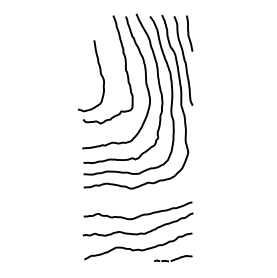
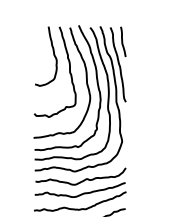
curve: (100, 75) -> (53, 56), moved
curve: (140, 199) -> (82, 180), added

